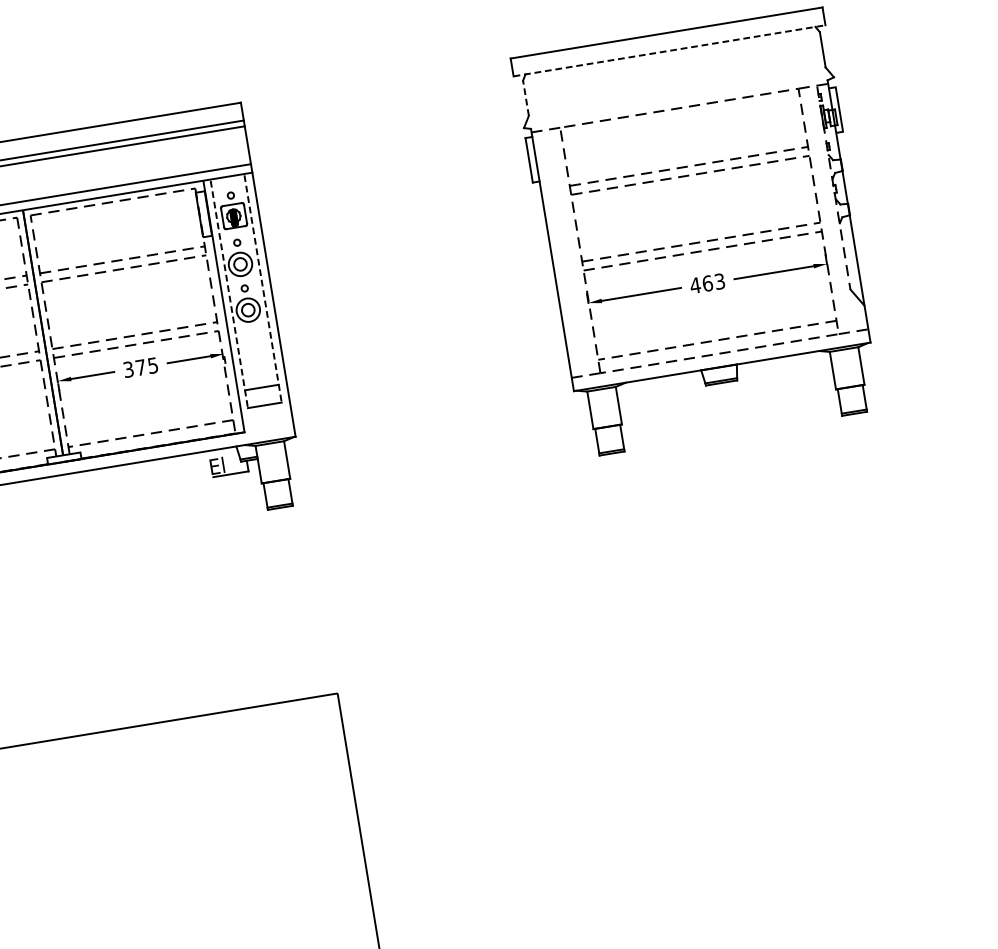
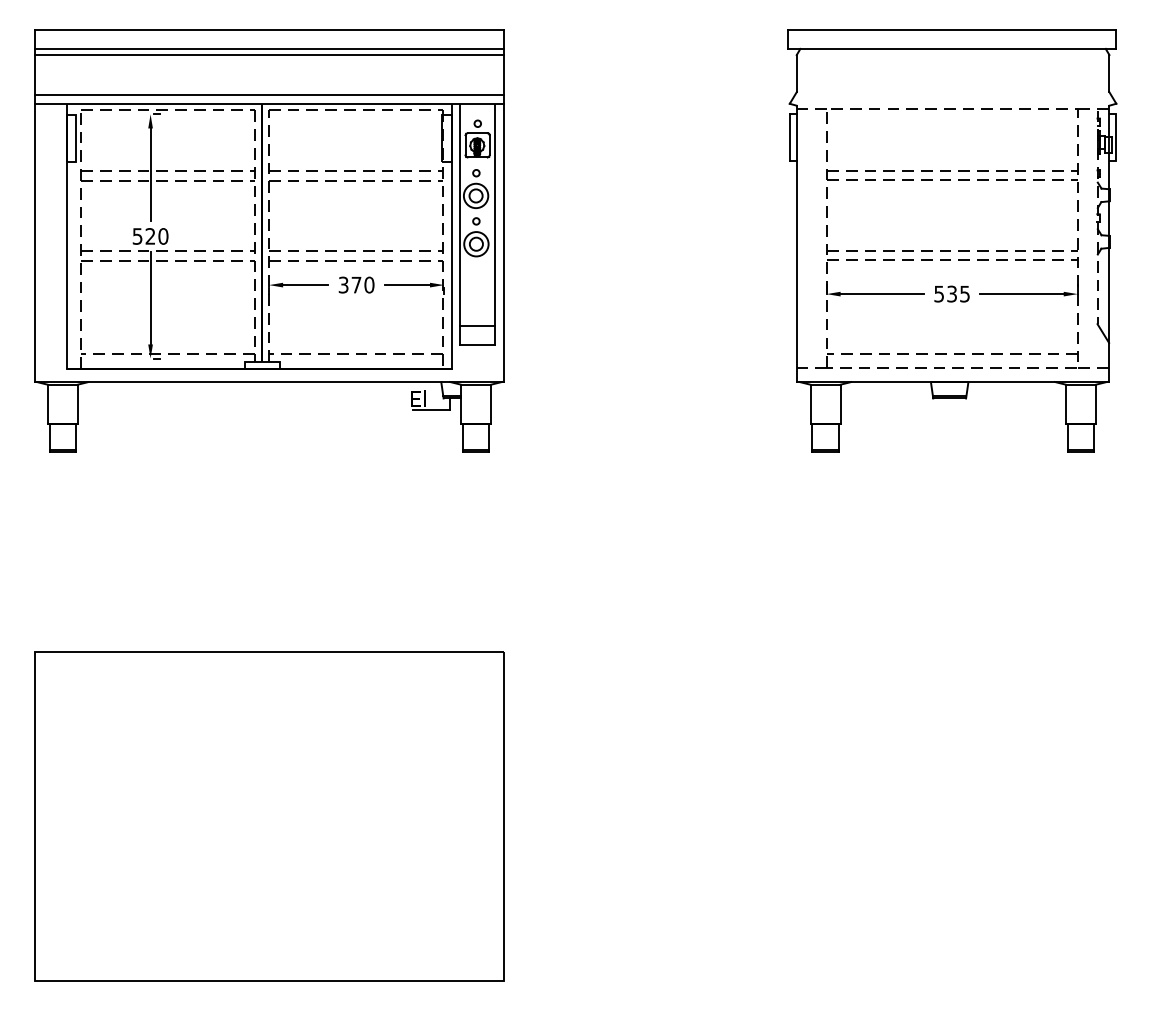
line: (669, 50) -> (952, 48), dashed -> solid
line: (525, 98) -> (796, 73), dashed -> solid
text: (707, 283) -> (951, 293), 463 -> 535
line: (263, 288) -> (495, 224), dashed -> solid
line: (229, 294) -> (459, 224), dashed -> solid
text: (153, 365) -> (369, 284), 375 -> 370

